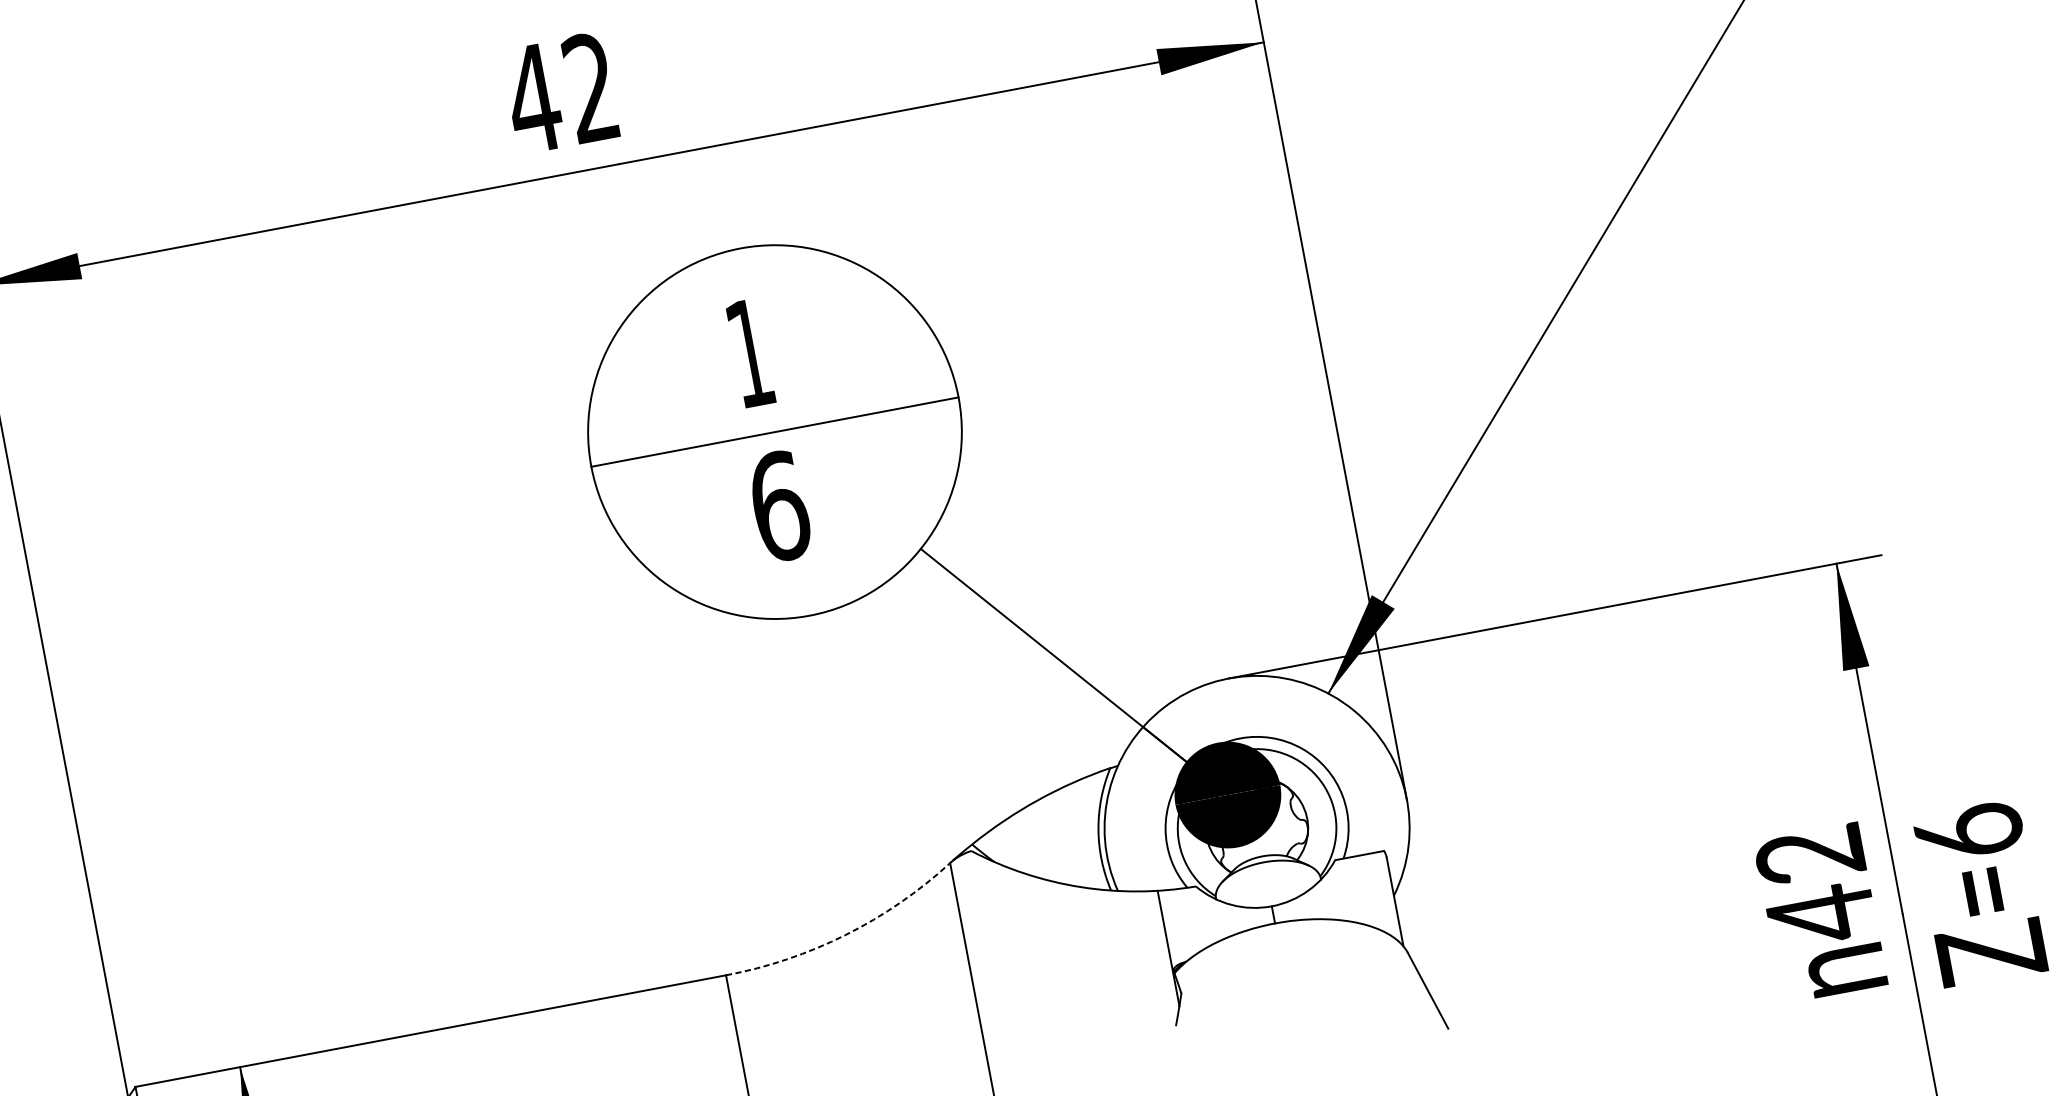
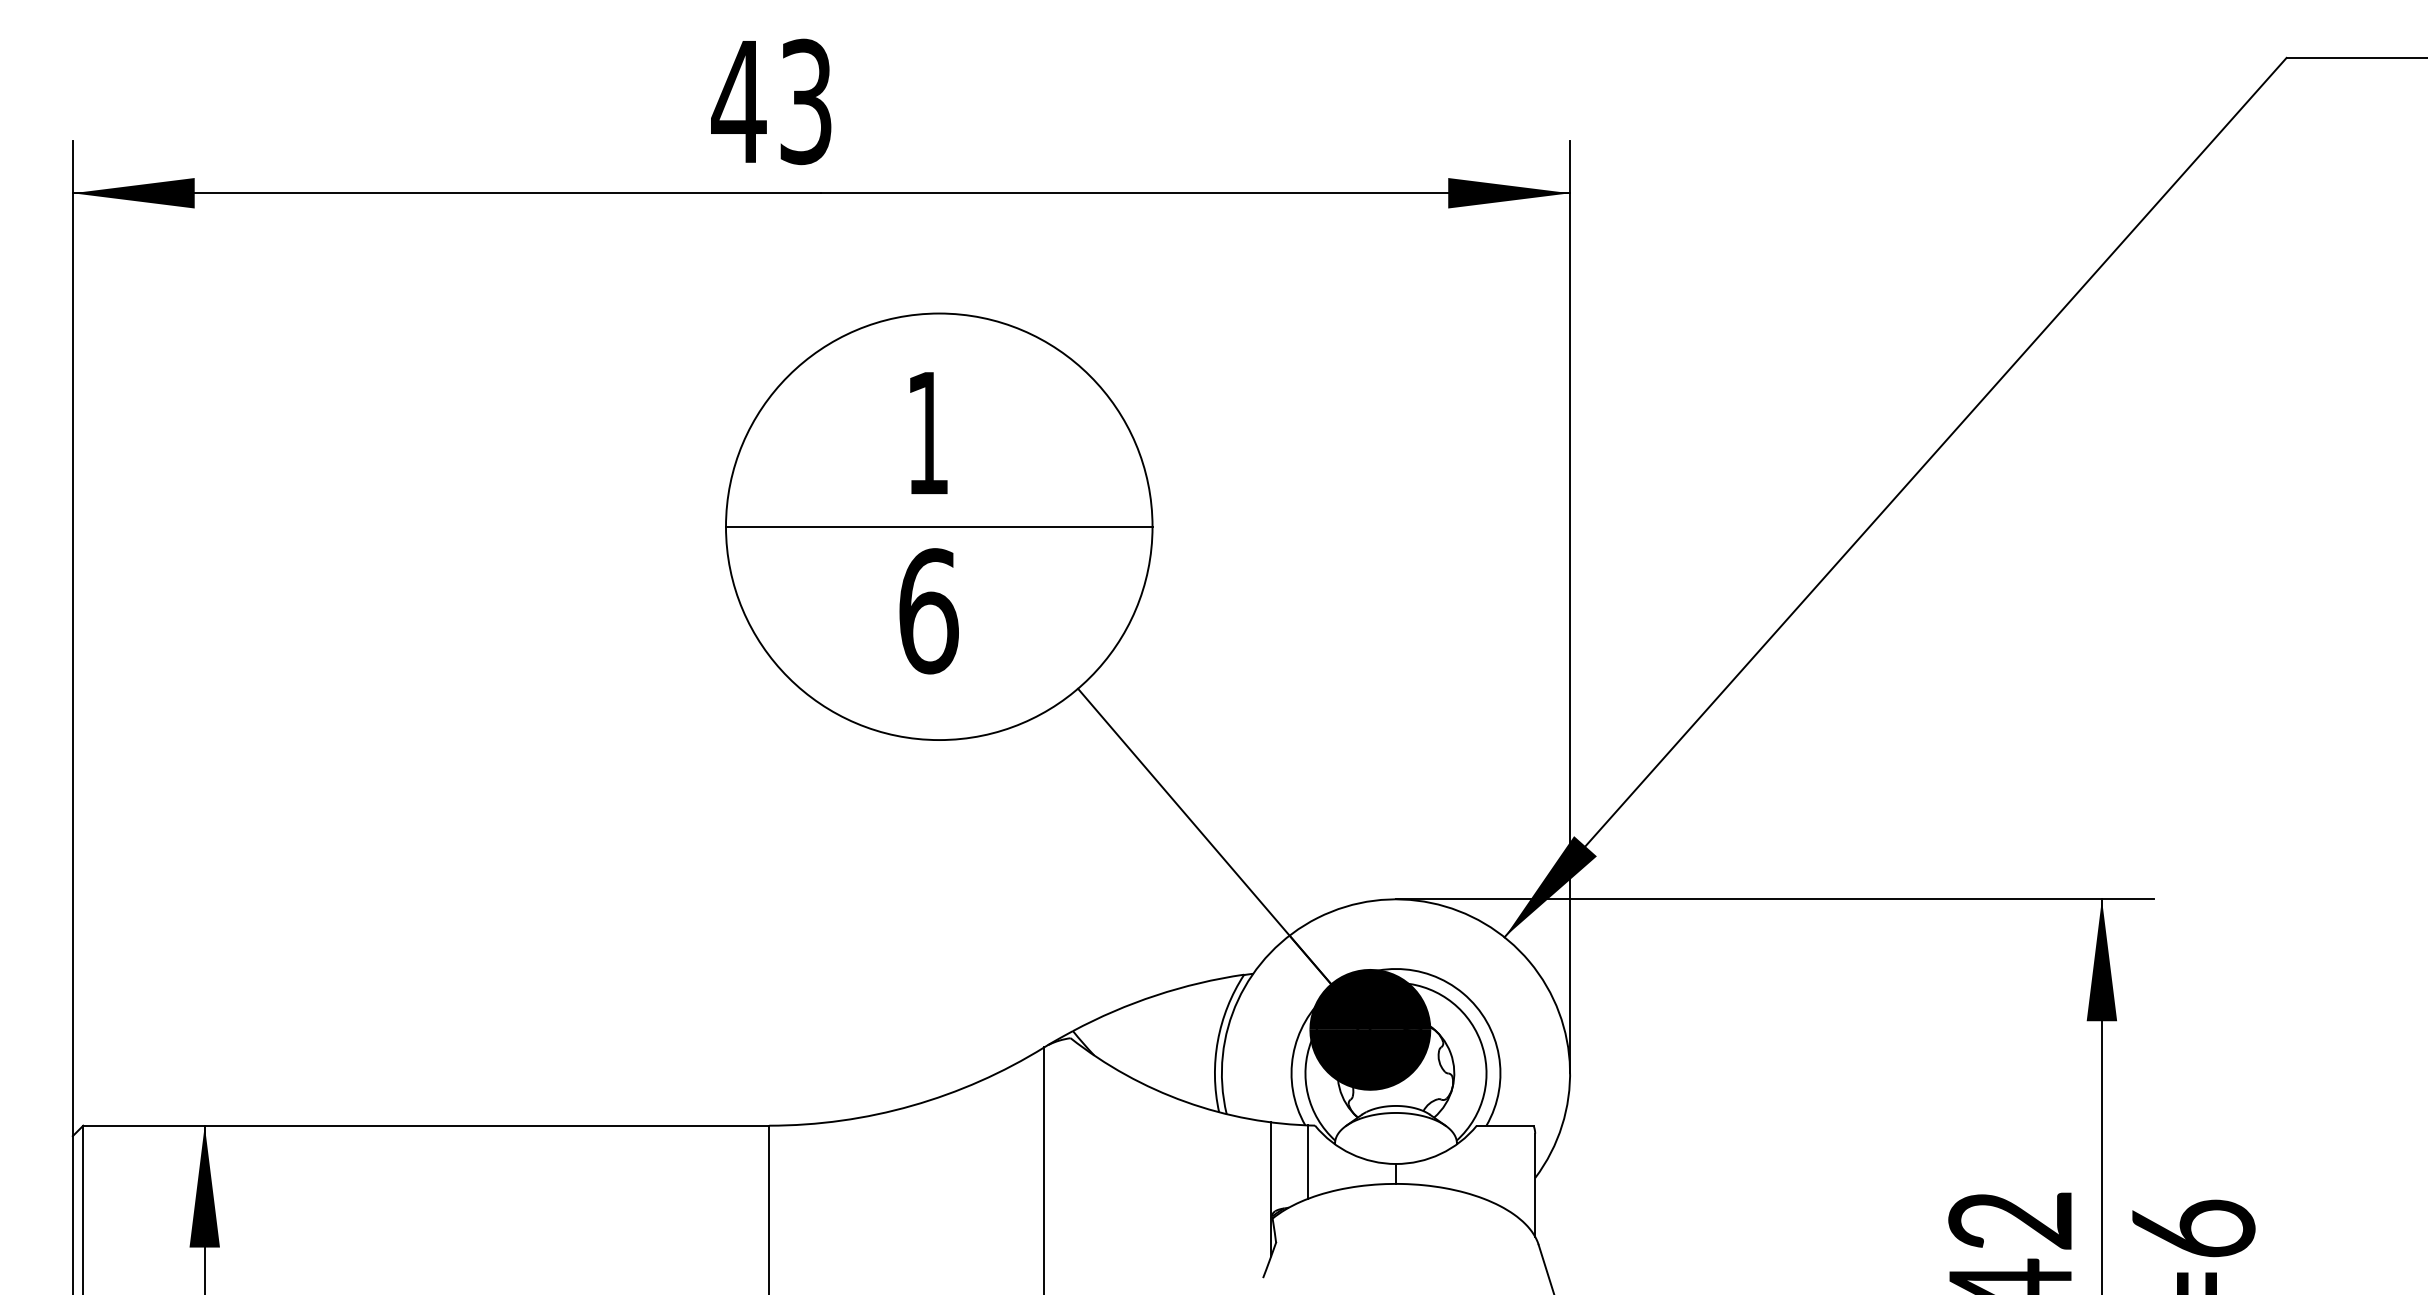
text: (590, 87) -> (805, 101), 42 -> 43
line: (1196, 918) -> (1308, 1161), added
arc: (846, 934) -> (912, 1105), dashed -> solid

